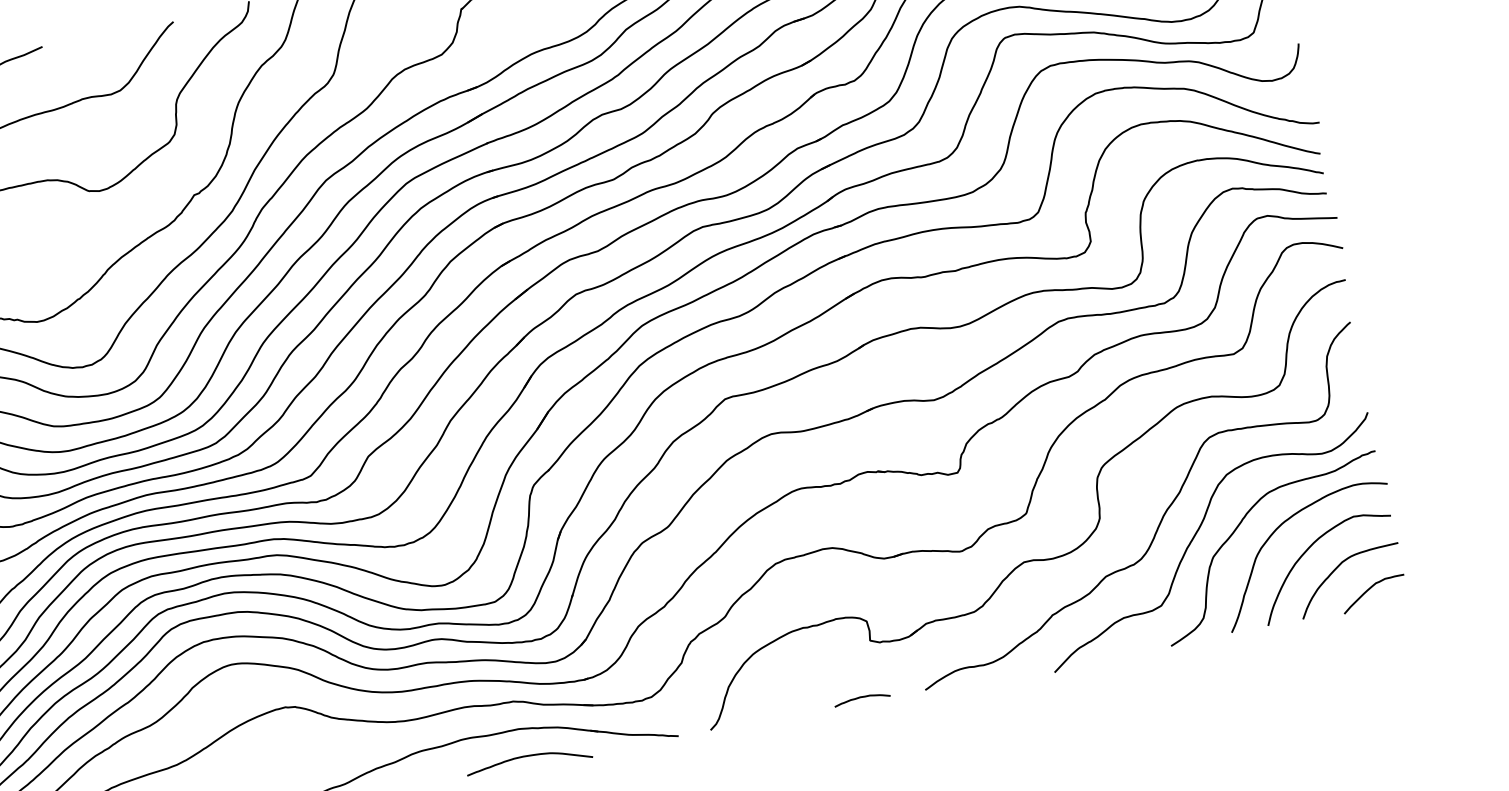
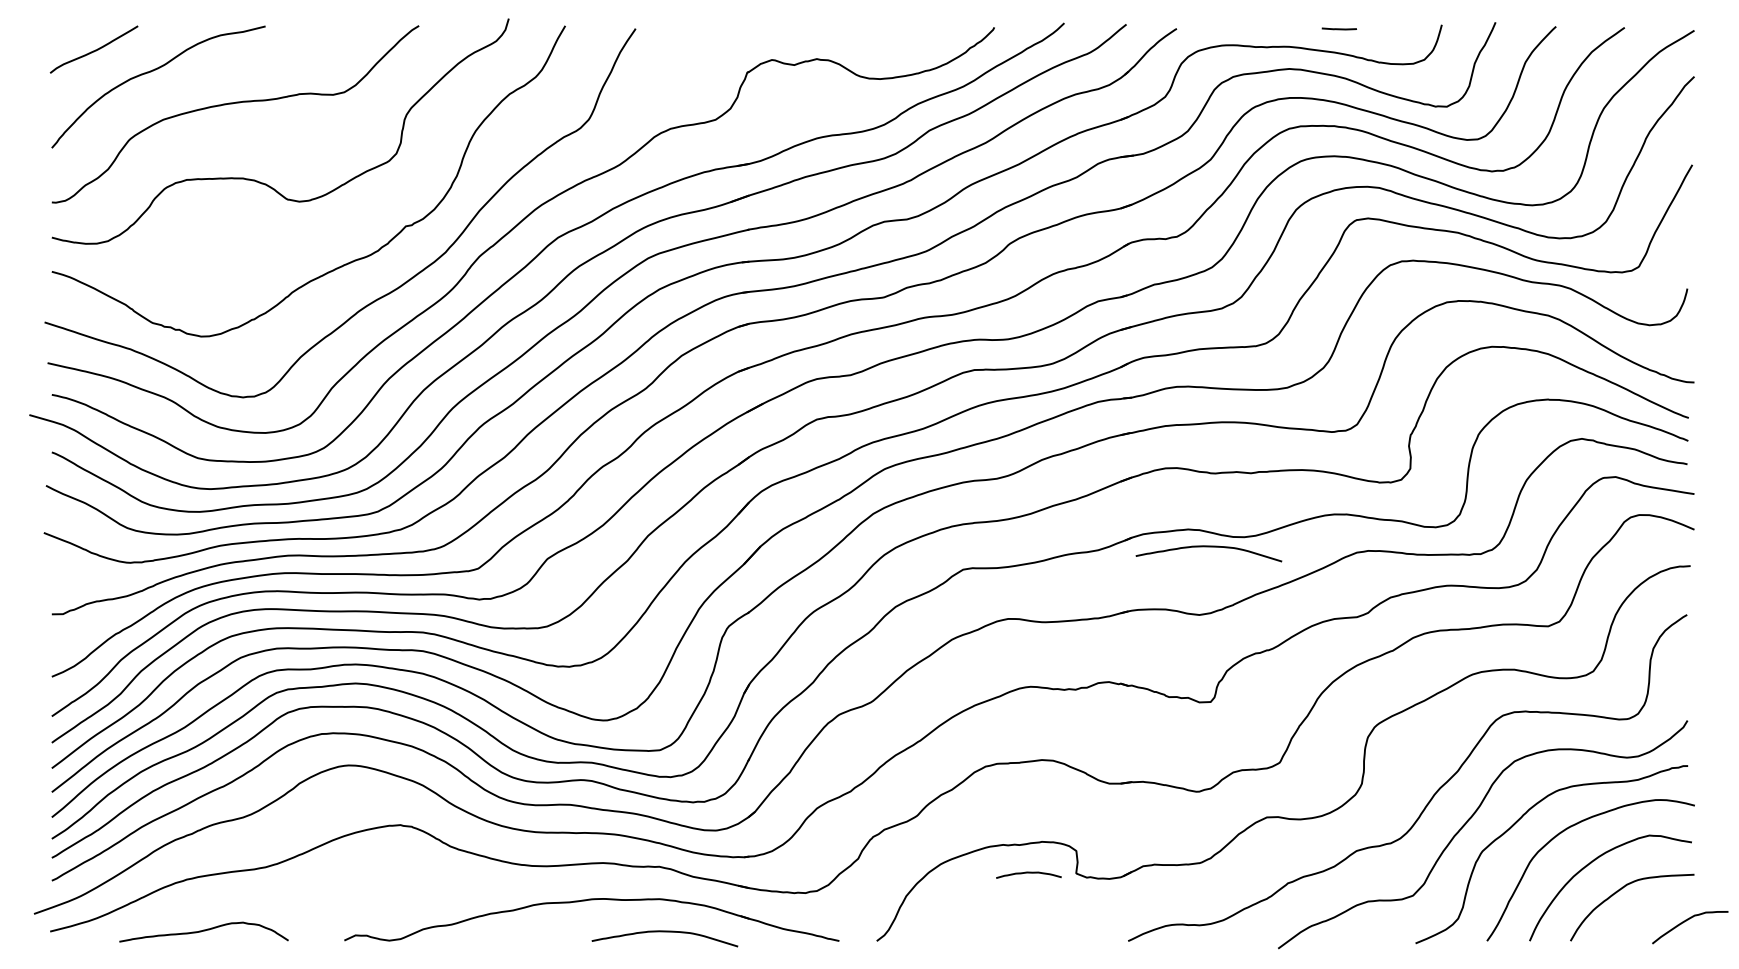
curve: (931, 341) -> (1208, 547), added
curve: (1369, 589) -> (1686, 921), moved
curve: (861, 697) -> (1028, 873), moved

